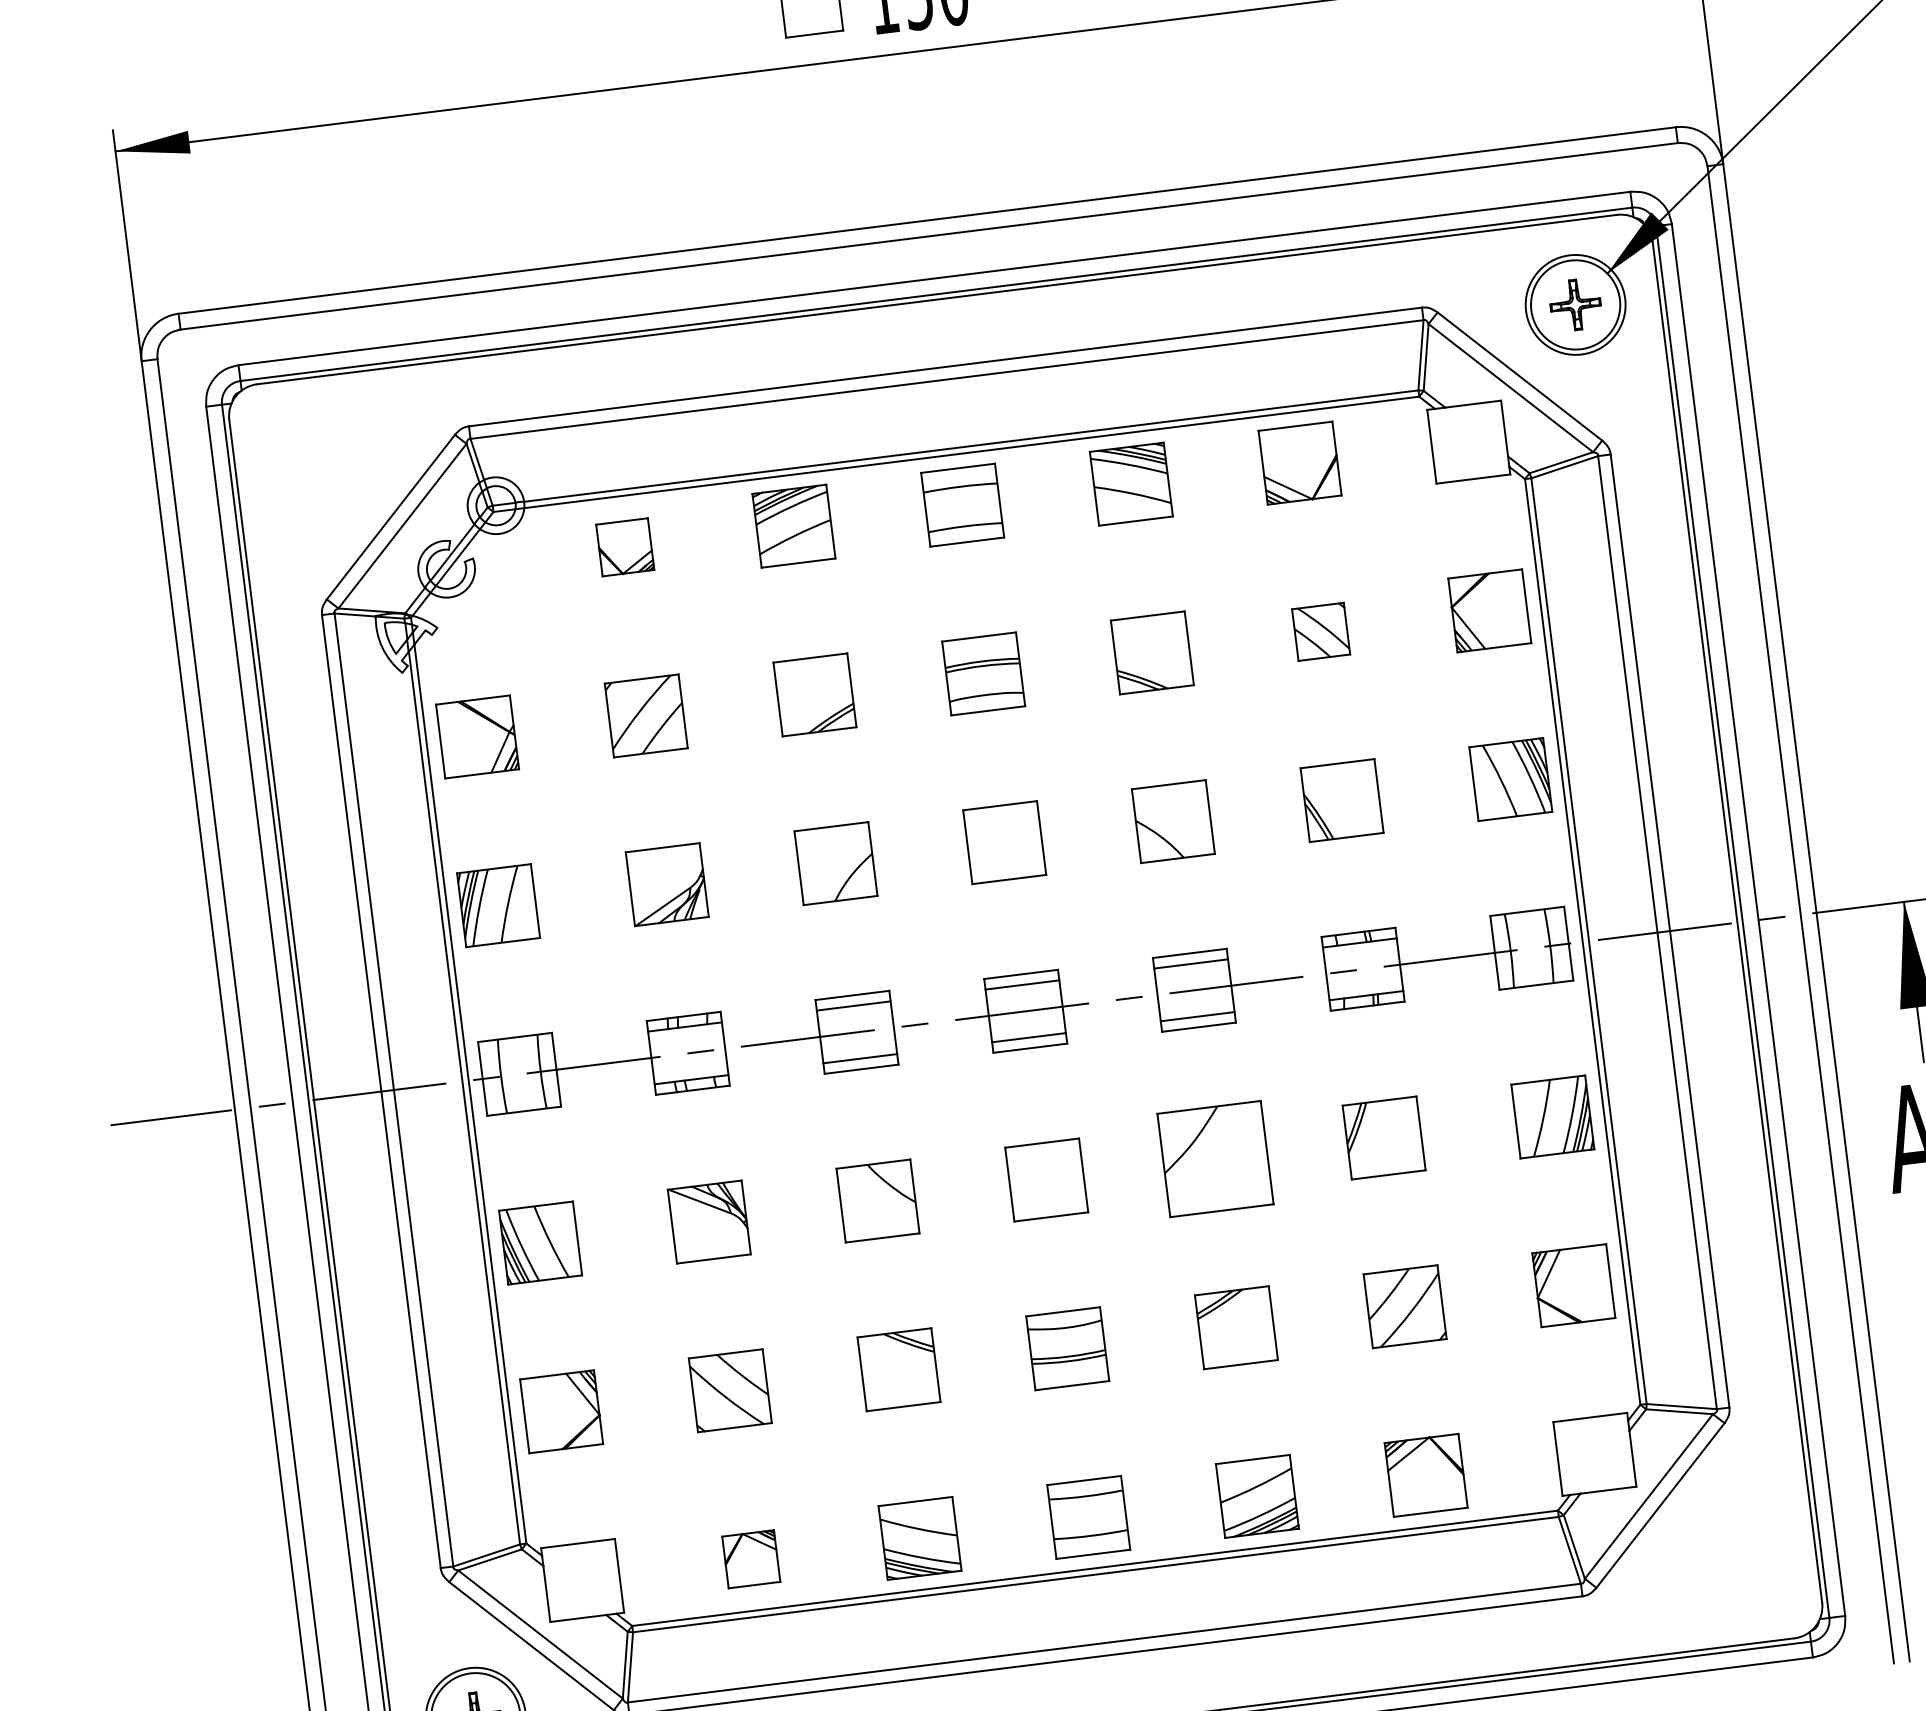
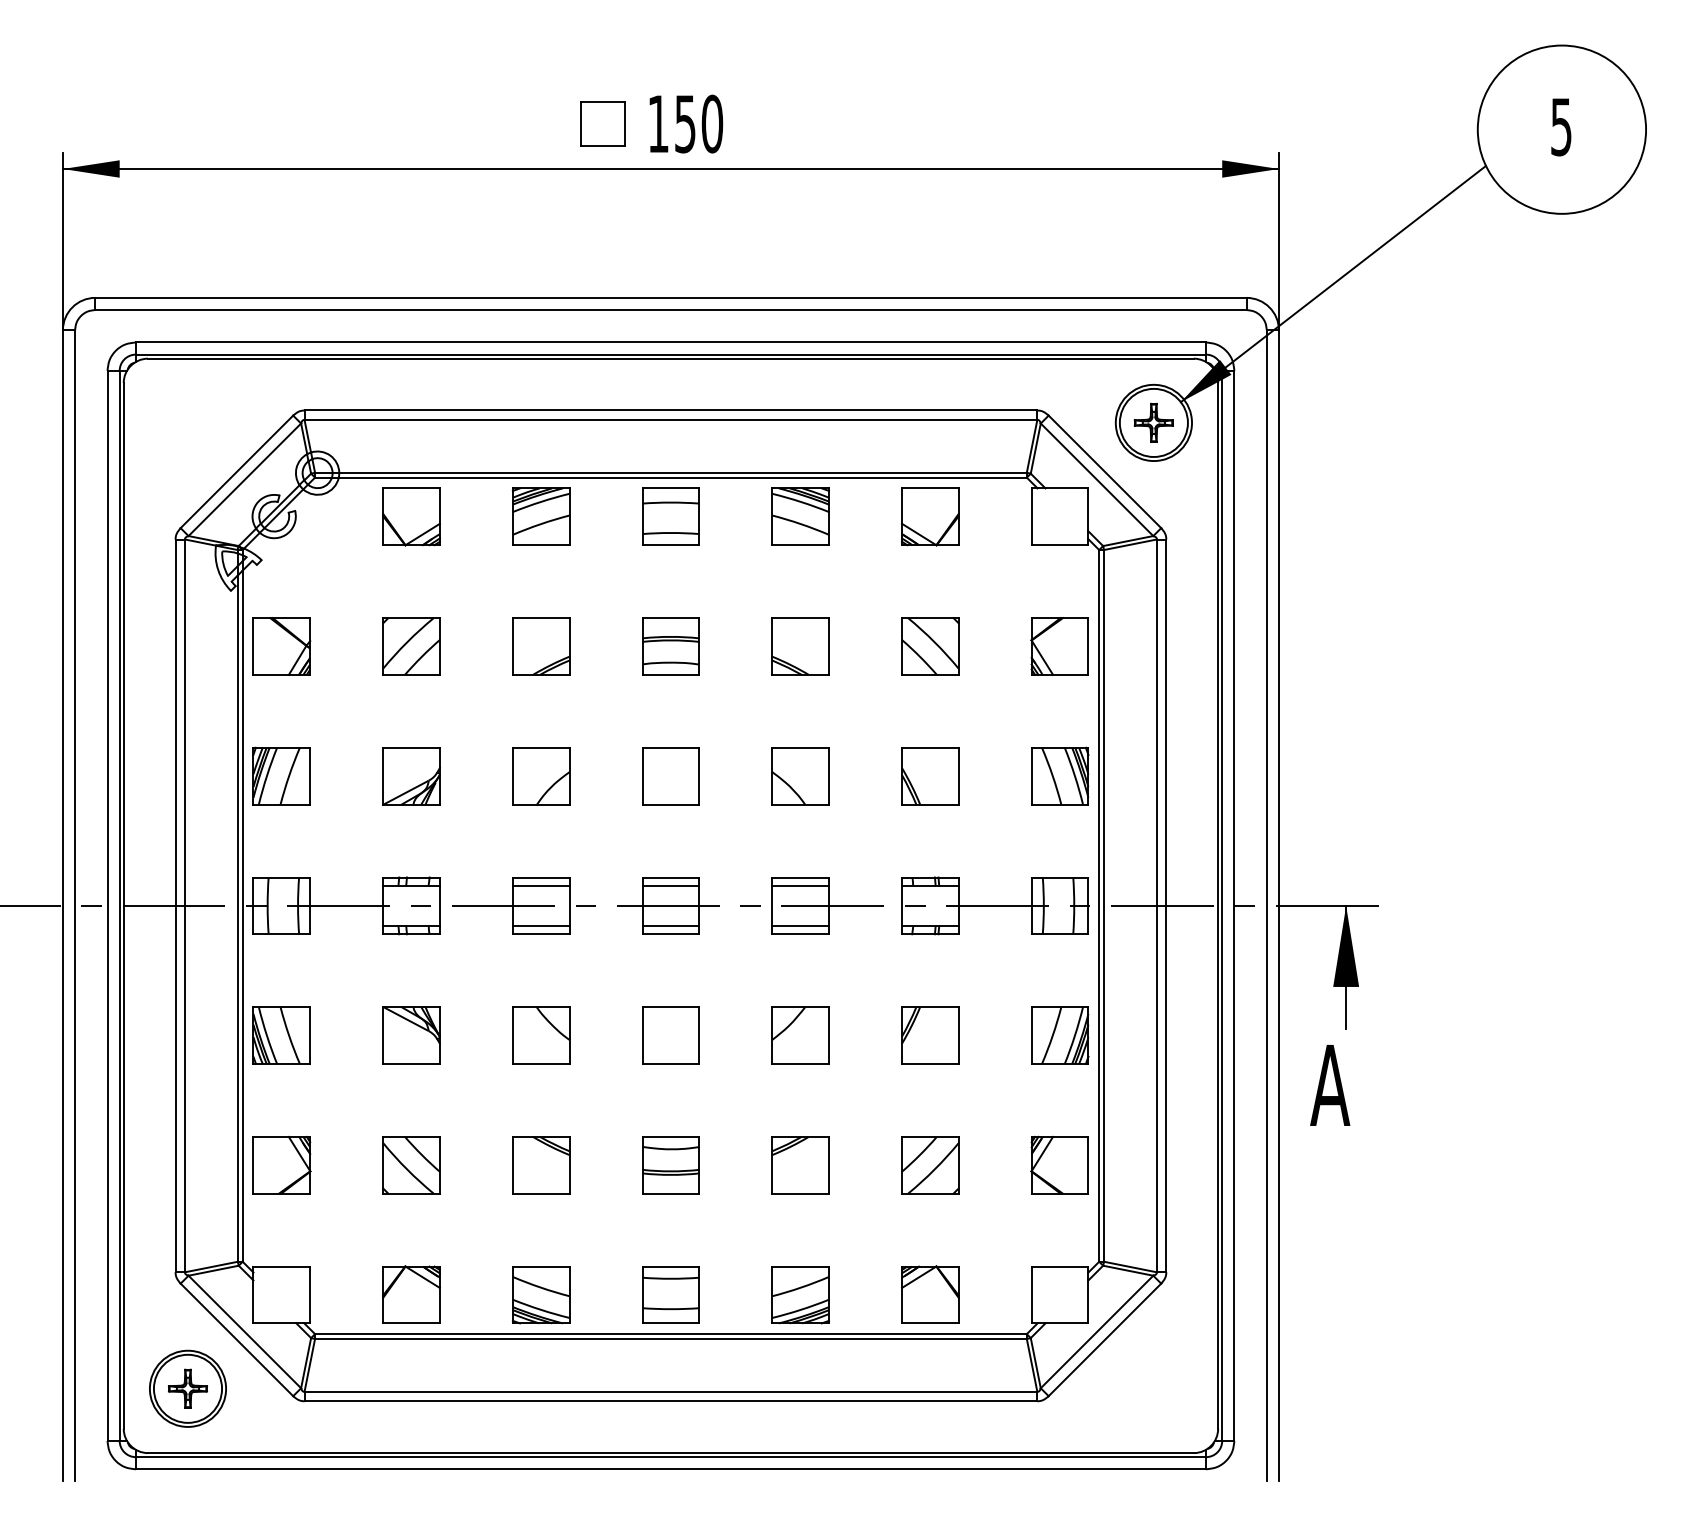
part: (625, 546) -> (411, 516), size x1.43
part: (1321, 631) -> (930, 646), size x1.43
part: (1215, 1158) -> (800, 1035), size x0.71
part: (751, 1558) -> (411, 1294), size x1.43

